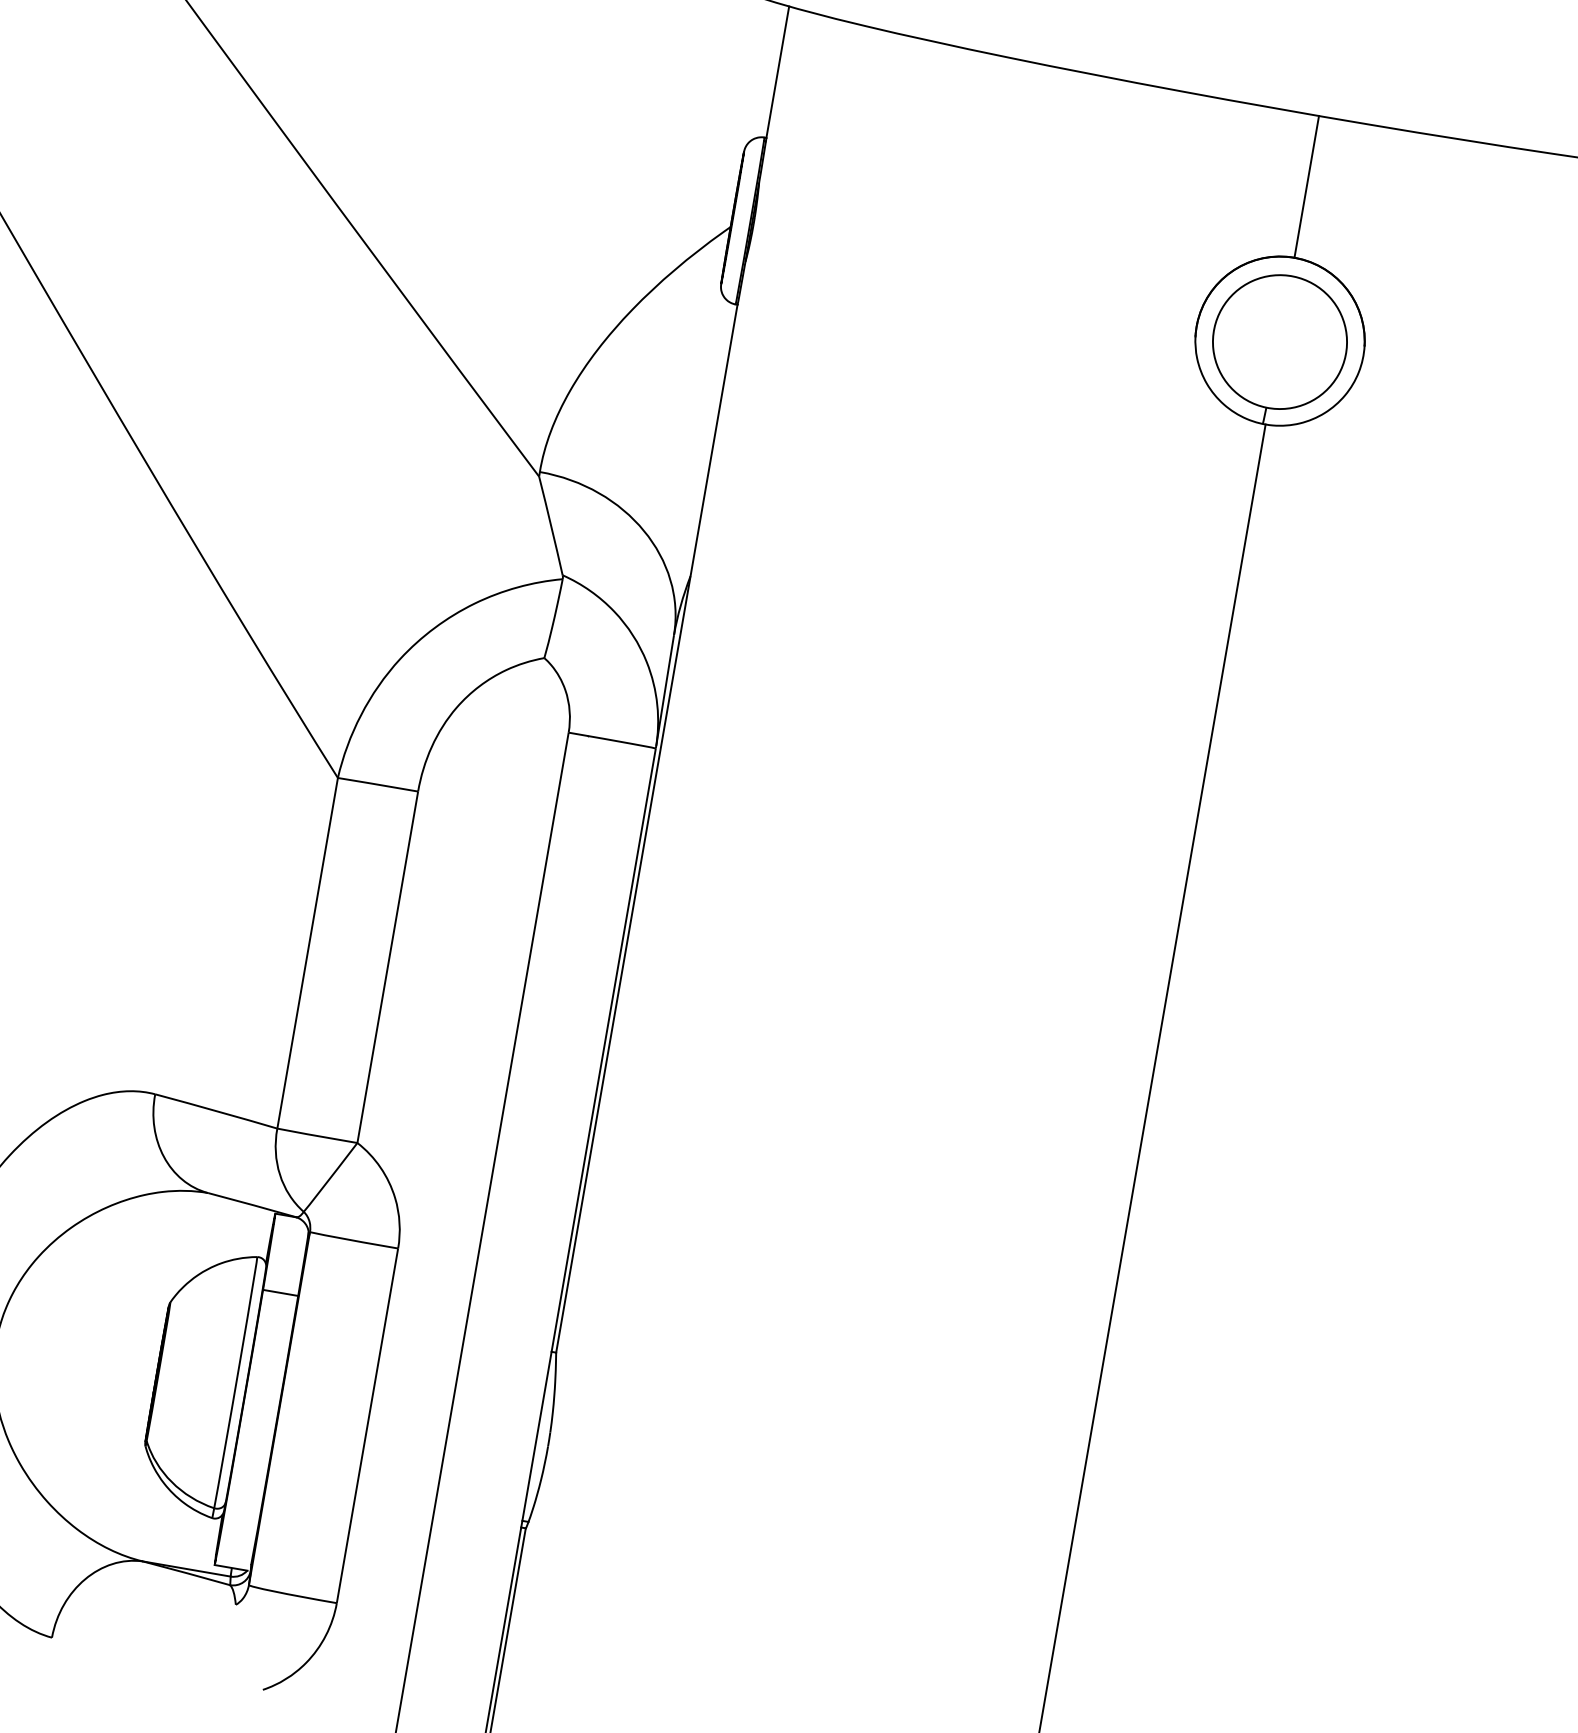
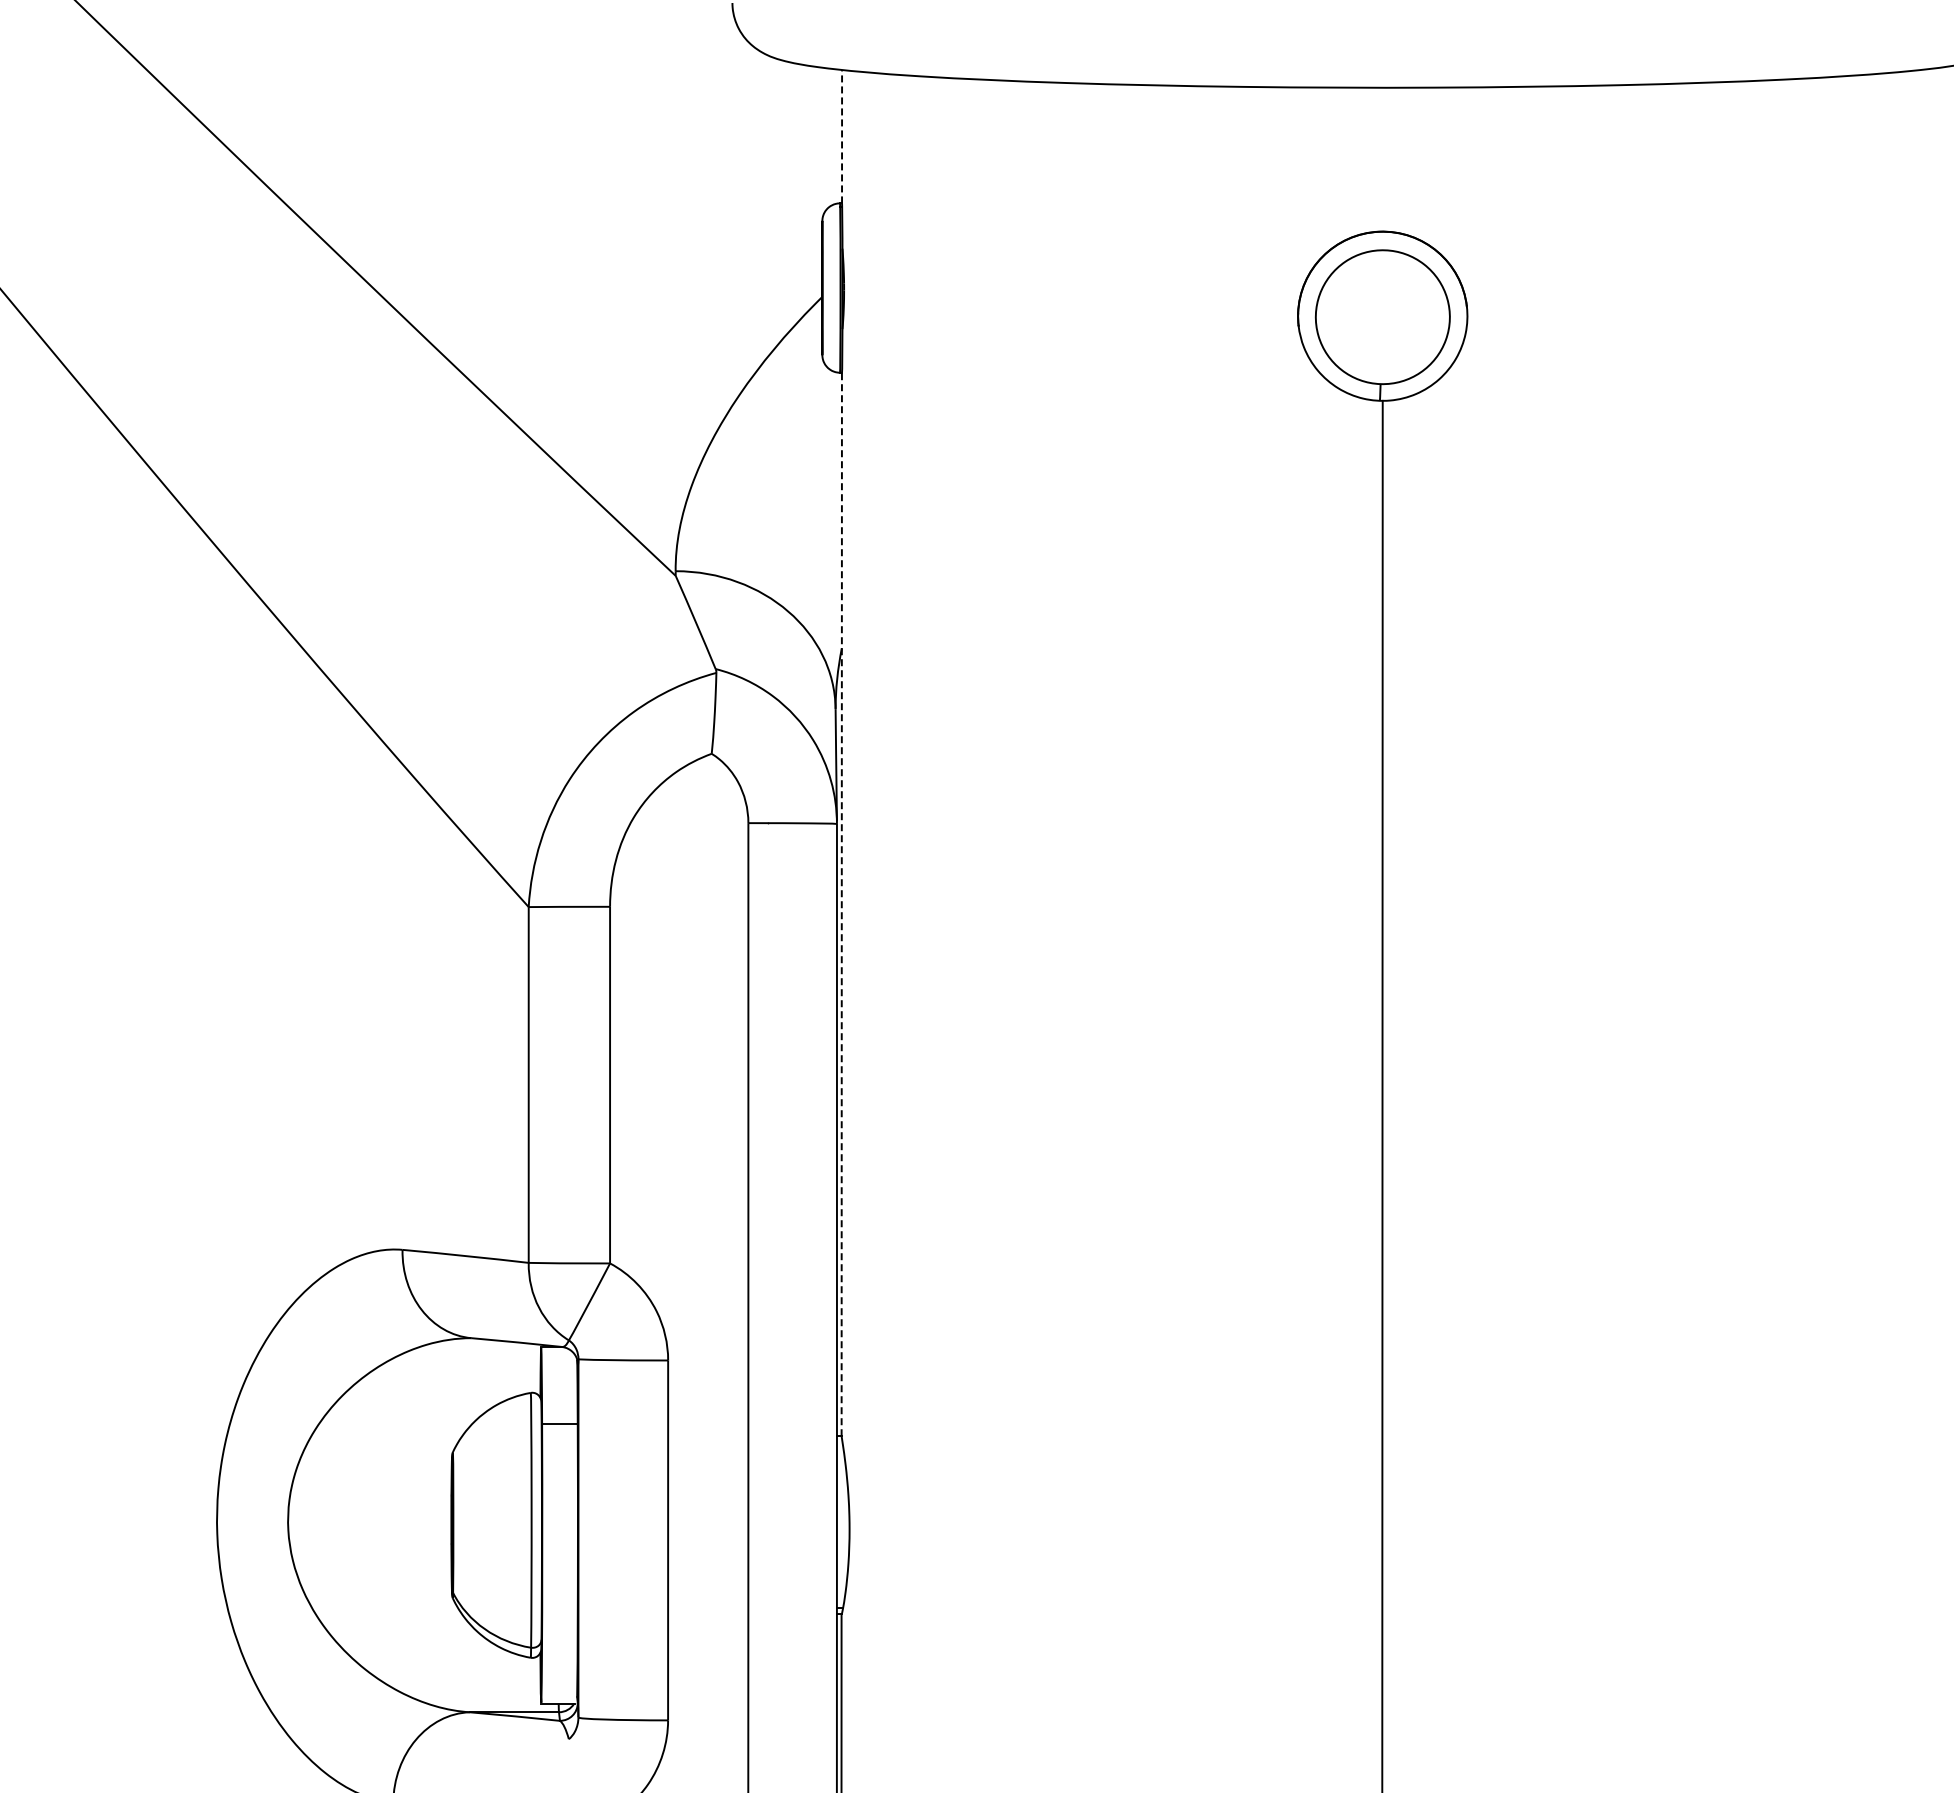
line: (778, 72) -> (842, 136), solid -> dashed
line: (1306, 186) -> (1382, 159), removed
line: (646, 828) -> (841, 904), solid -> dashed

